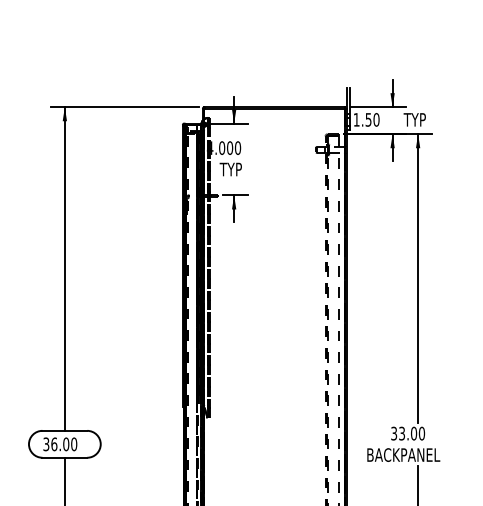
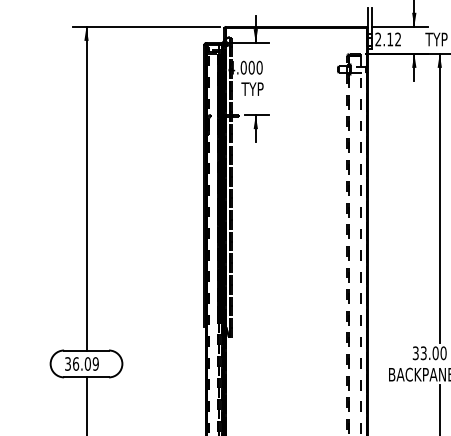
text: (366, 119) -> (388, 39), 1.50 -> 2.12
text: (74, 444) -> (96, 364), 36.00 -> 36.09

